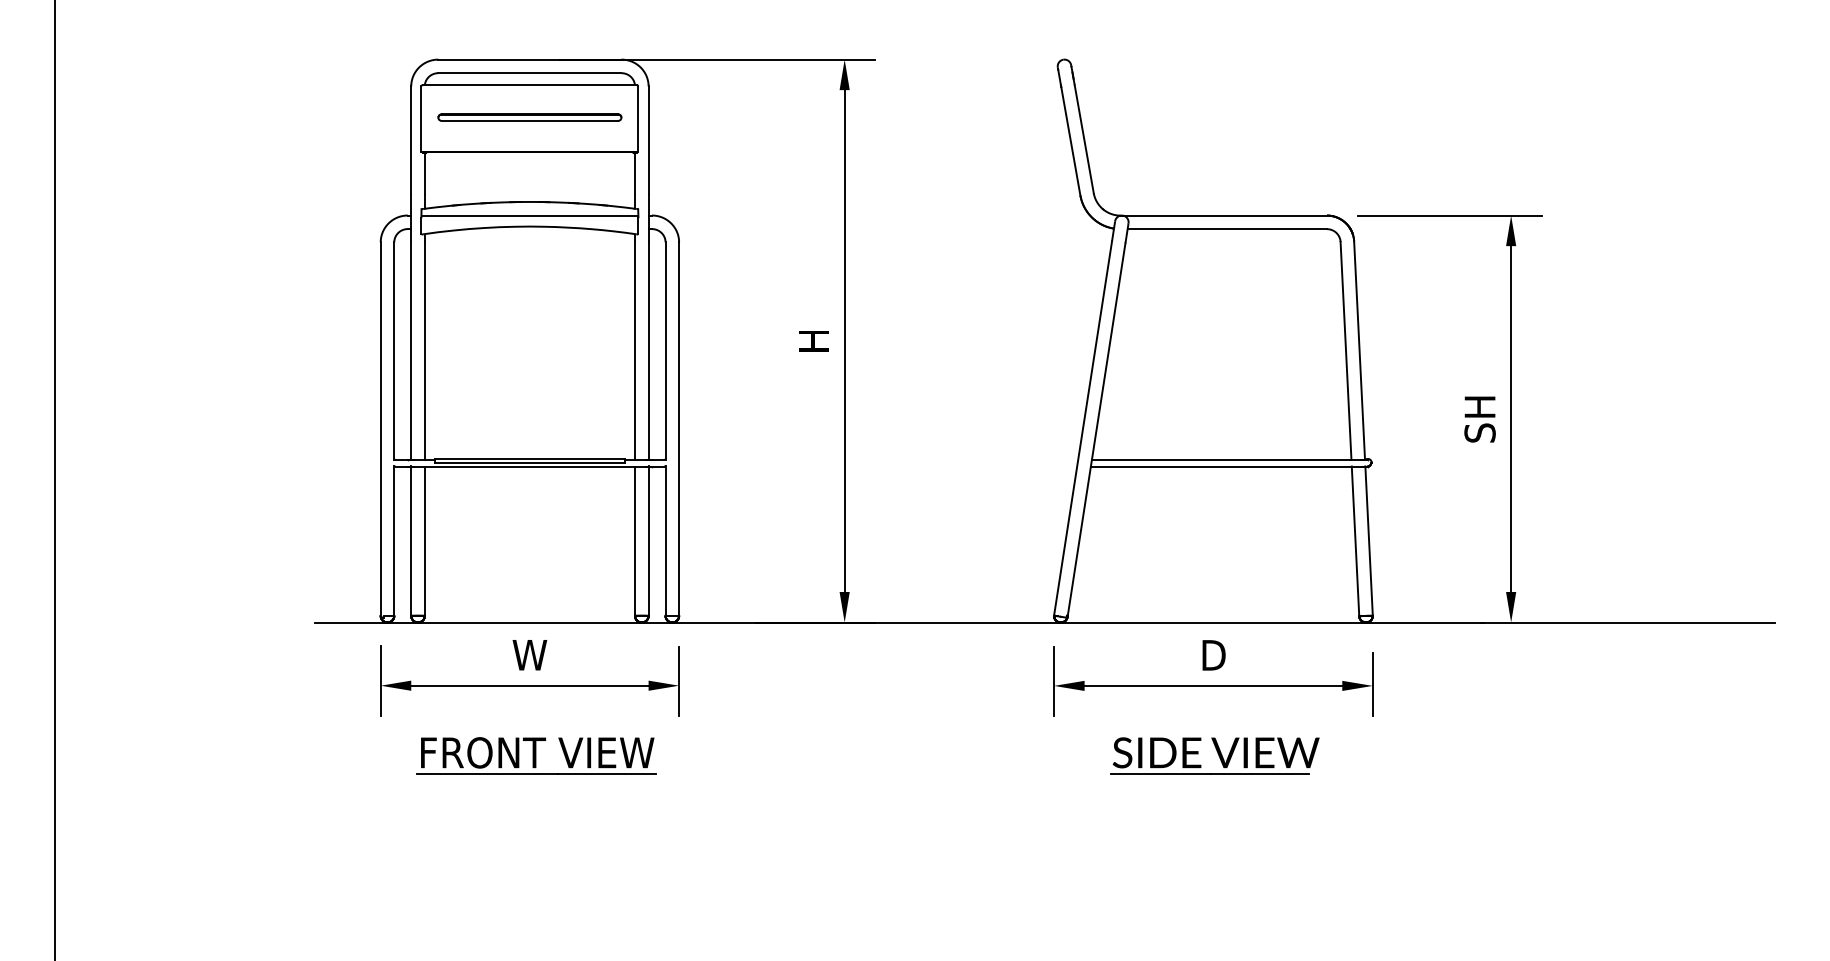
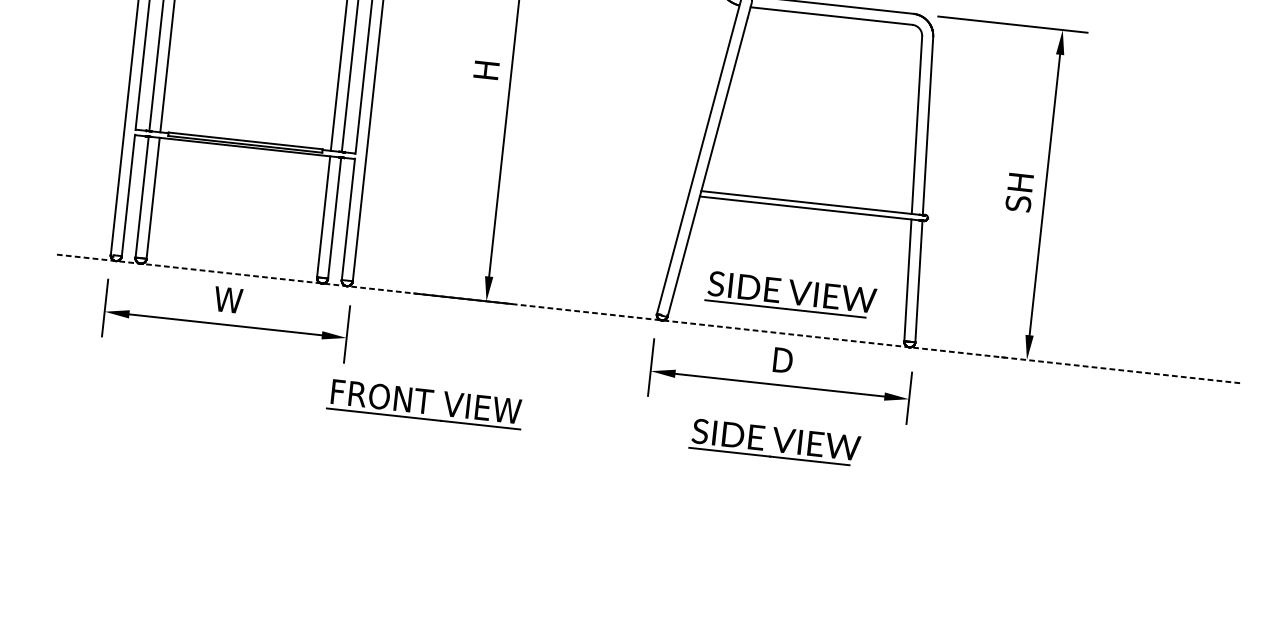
part: (1214, 573) -> (790, 294), added
line: (1045, 622) -> (649, 318), solid -> dashed
part: (536, 755) -> (425, 403), moved

